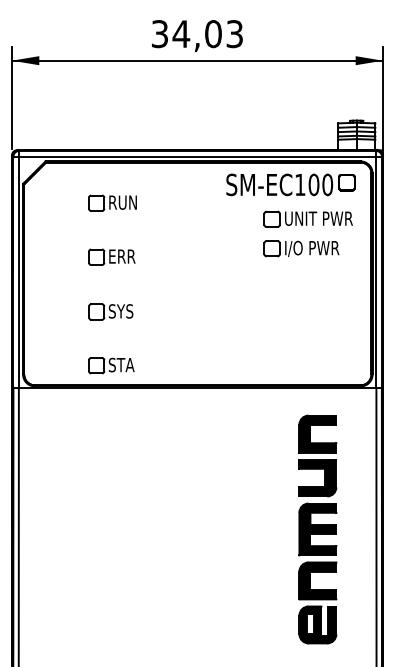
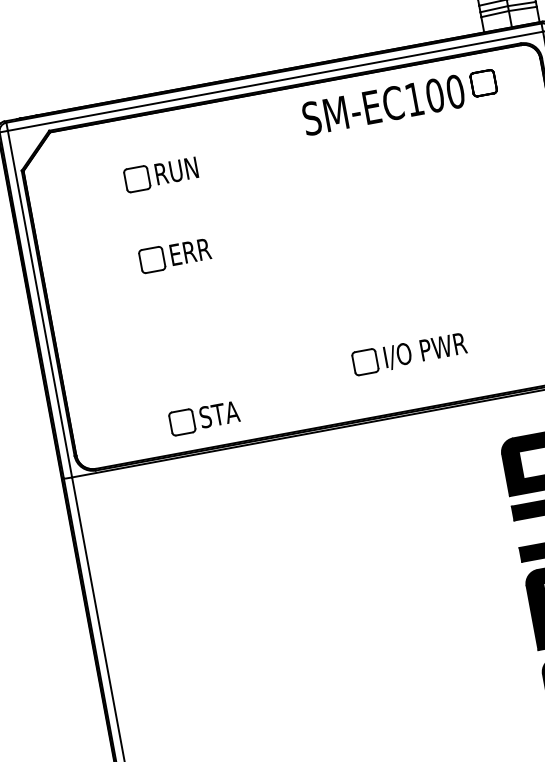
part: (292, 178) -> (401, 92), moved
part: (307, 218) -> (457, 143), removed
part: (301, 248) -> (409, 353), moved
part: (110, 311) -> (188, 337), removed

